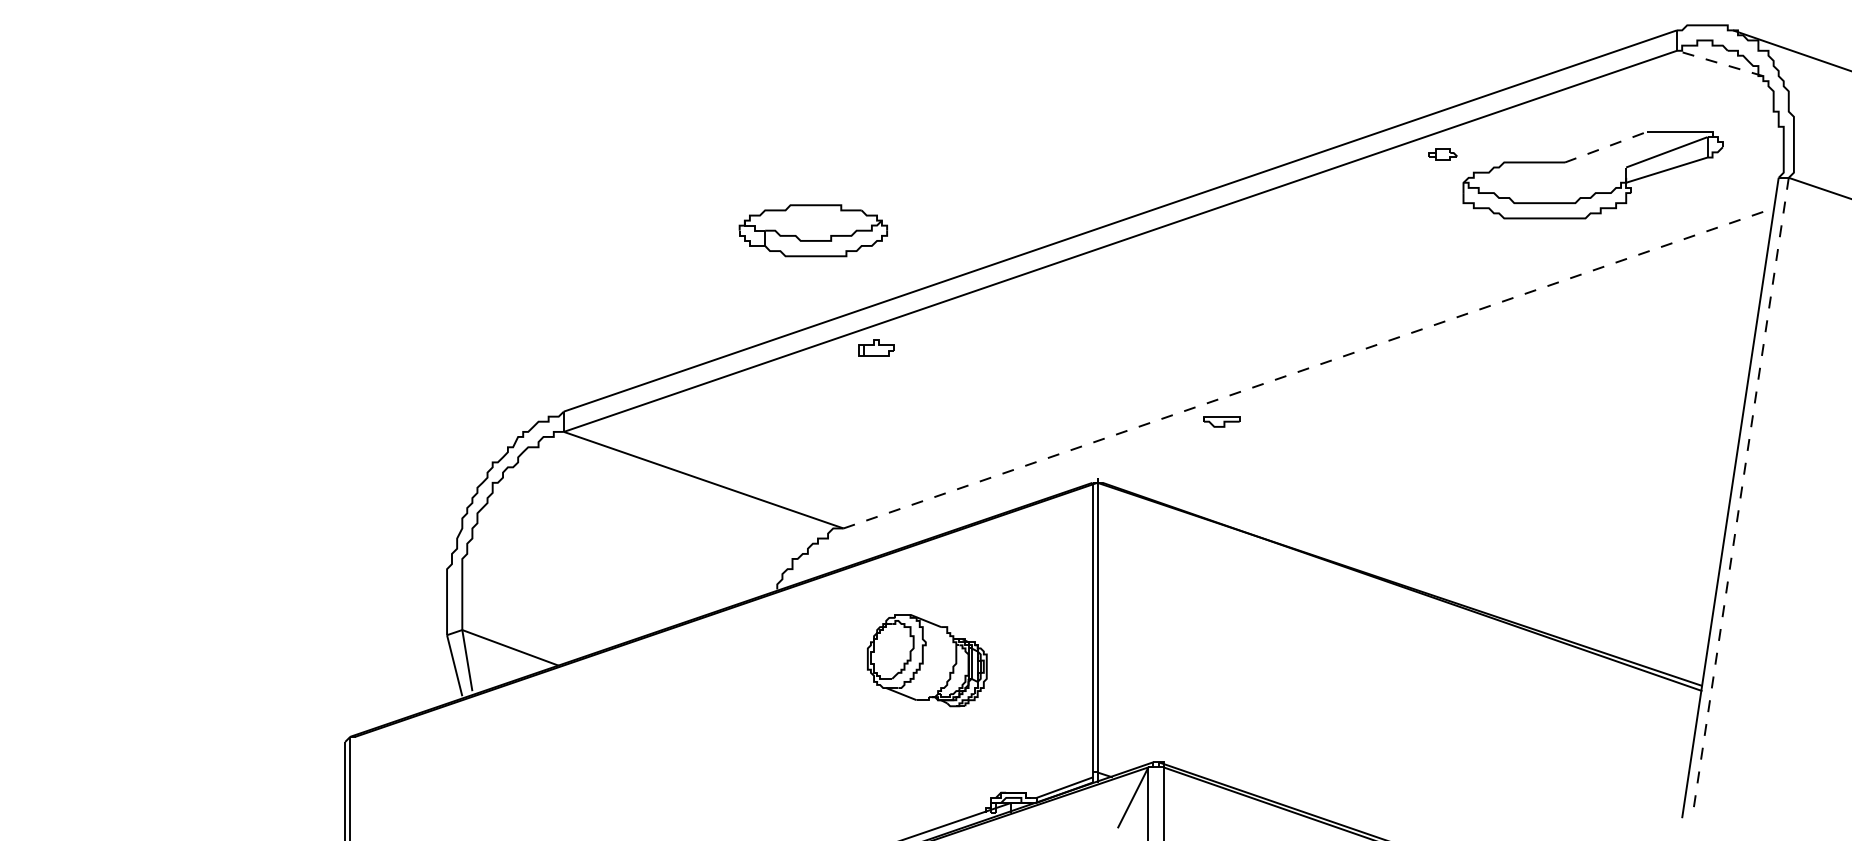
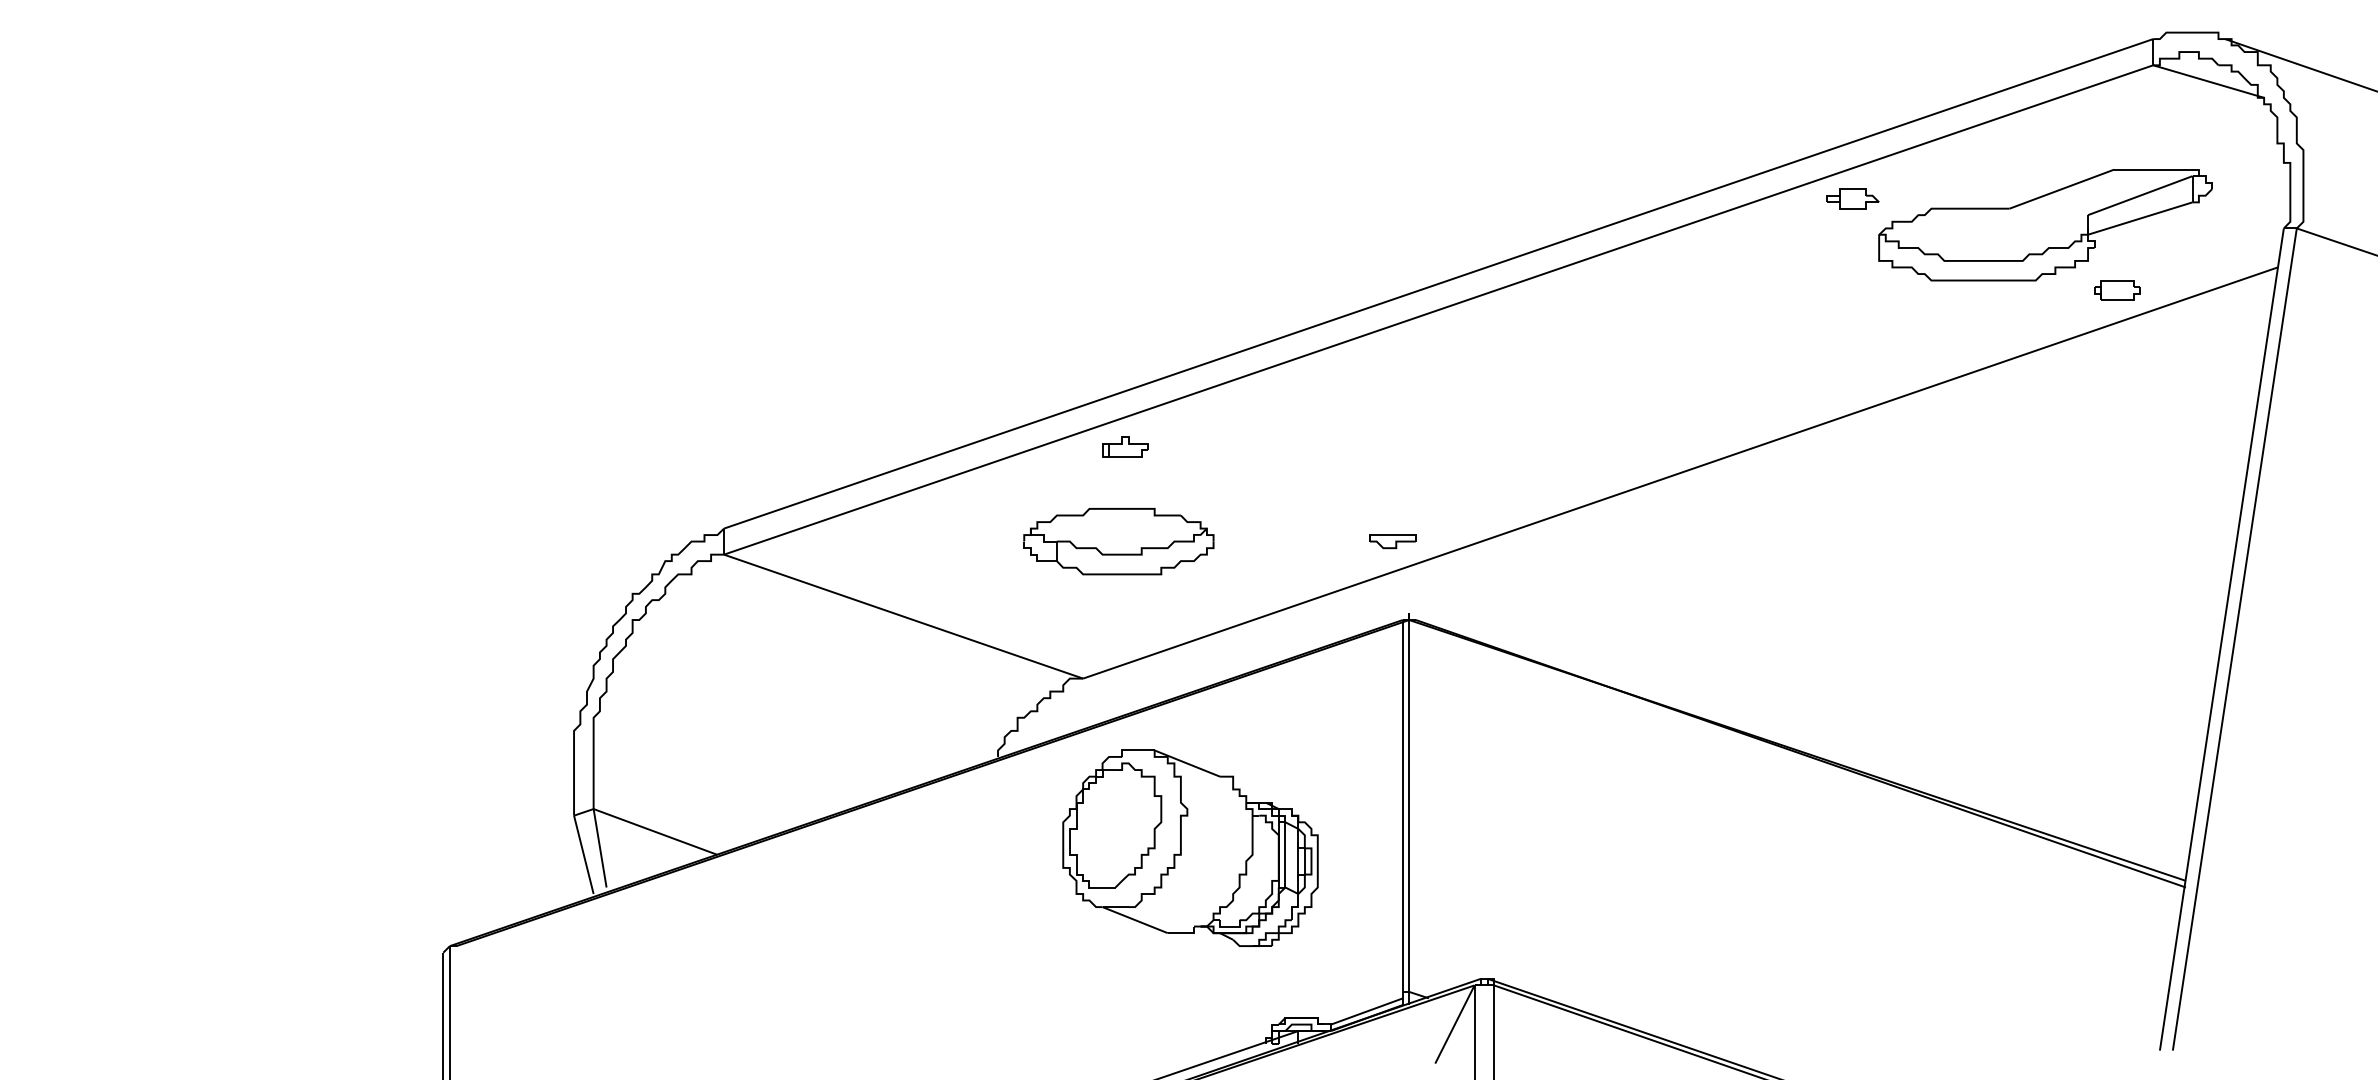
line: (1720, 63) -> (2209, 81), dashed -> solid
line: (1606, 147) -> (2062, 189), dashed -> solid
part: (1442, 154) -> (1852, 198), size x1.43
part: (1648, 225) -> (2116, 289), added
part: (812, 230) -> (1117, 541), moved
line: (1308, 368) -> (1680, 473), dashed -> solid
part: (1221, 421) -> (1392, 541), moved
line: (1740, 498) -> (2234, 640), dashed -> solid
part: (927, 660) -> (1190, 848), size x1.67

